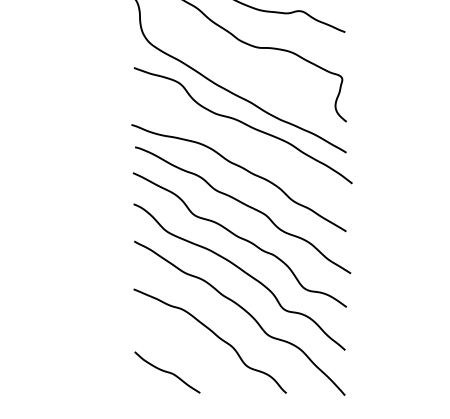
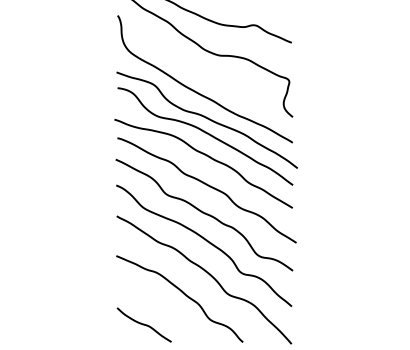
curve: (243, 142) -> (207, 134), added

